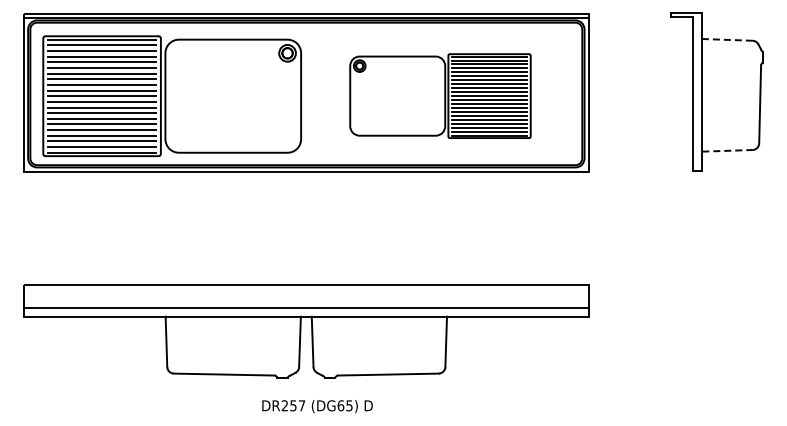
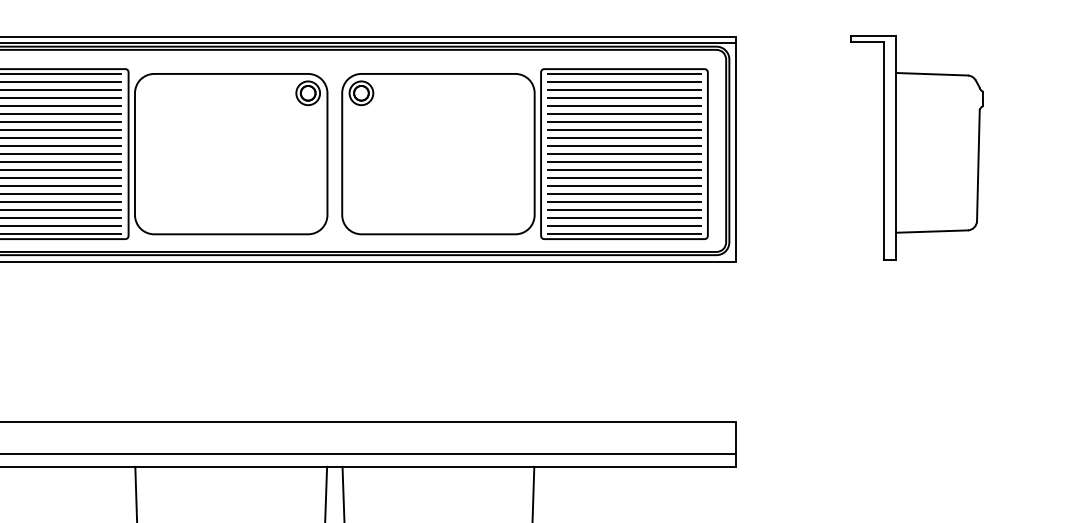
line: (727, 39) -> (932, 73), dashed -> solid
part: (440, 95) -> (525, 153), size x1.43
line: (728, 150) -> (933, 231), dashed -> solid

